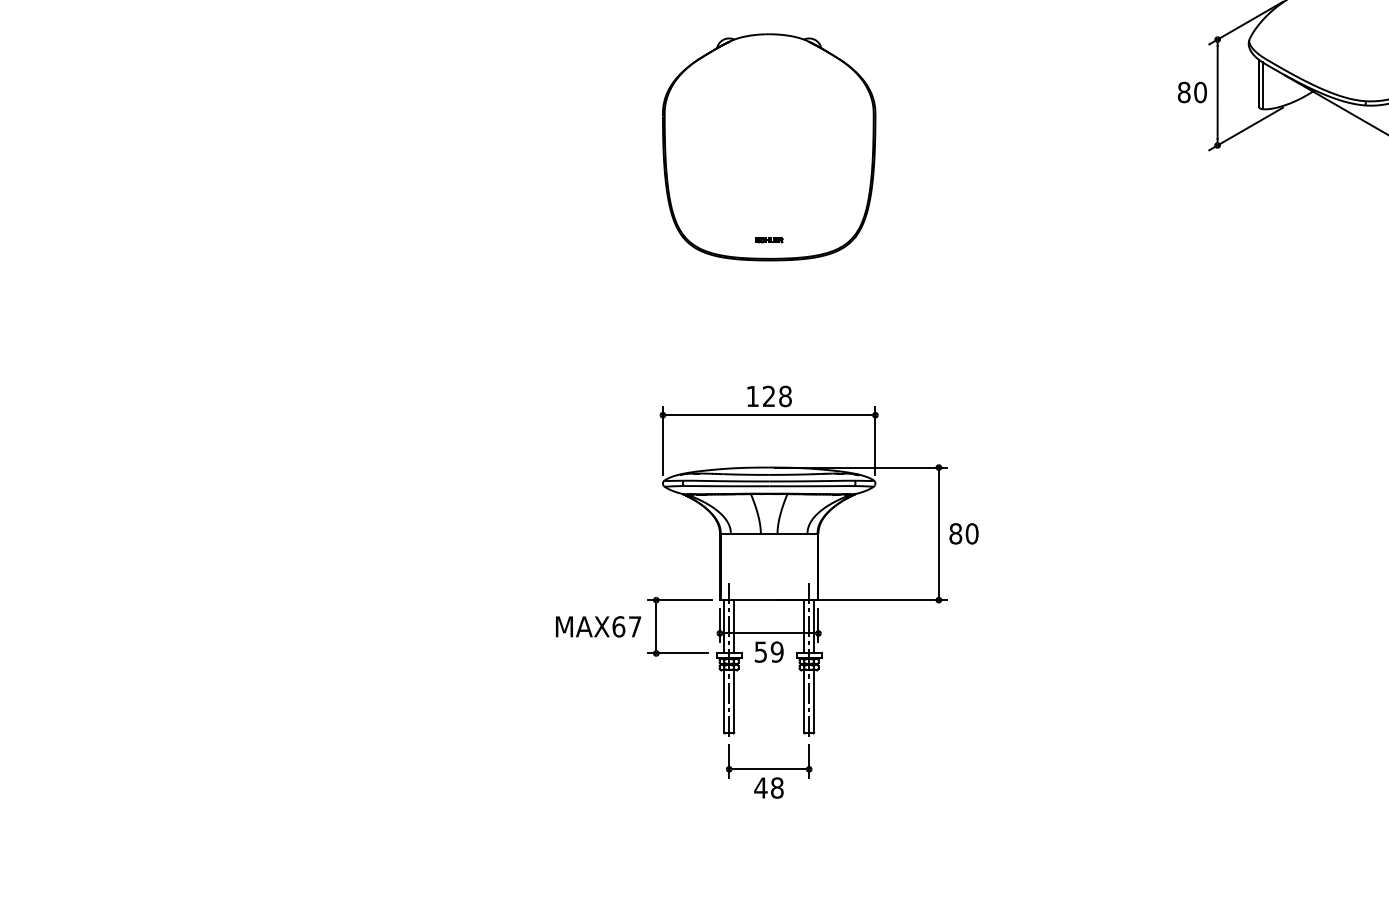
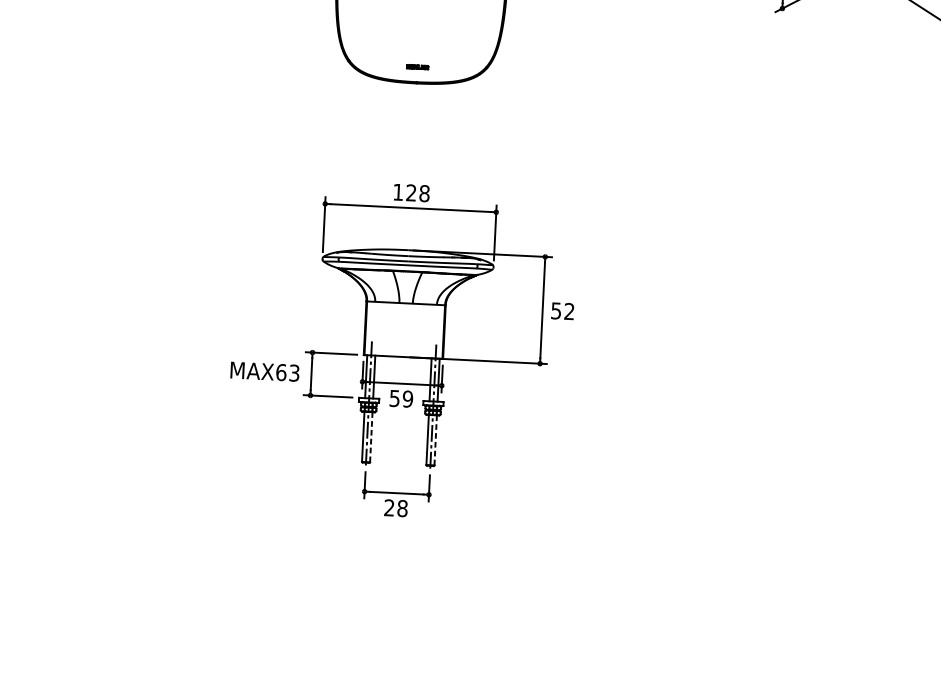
text: (963, 533) -> (562, 310), 80 -> 52
text: (635, 626) -> (294, 372), MAX67 -> MAX63
line: (734, 702) -> (371, 438), solid -> dashed
line: (814, 702) -> (435, 441), solid -> dashed
text: (760, 787) -> (389, 507), 48 -> 28

